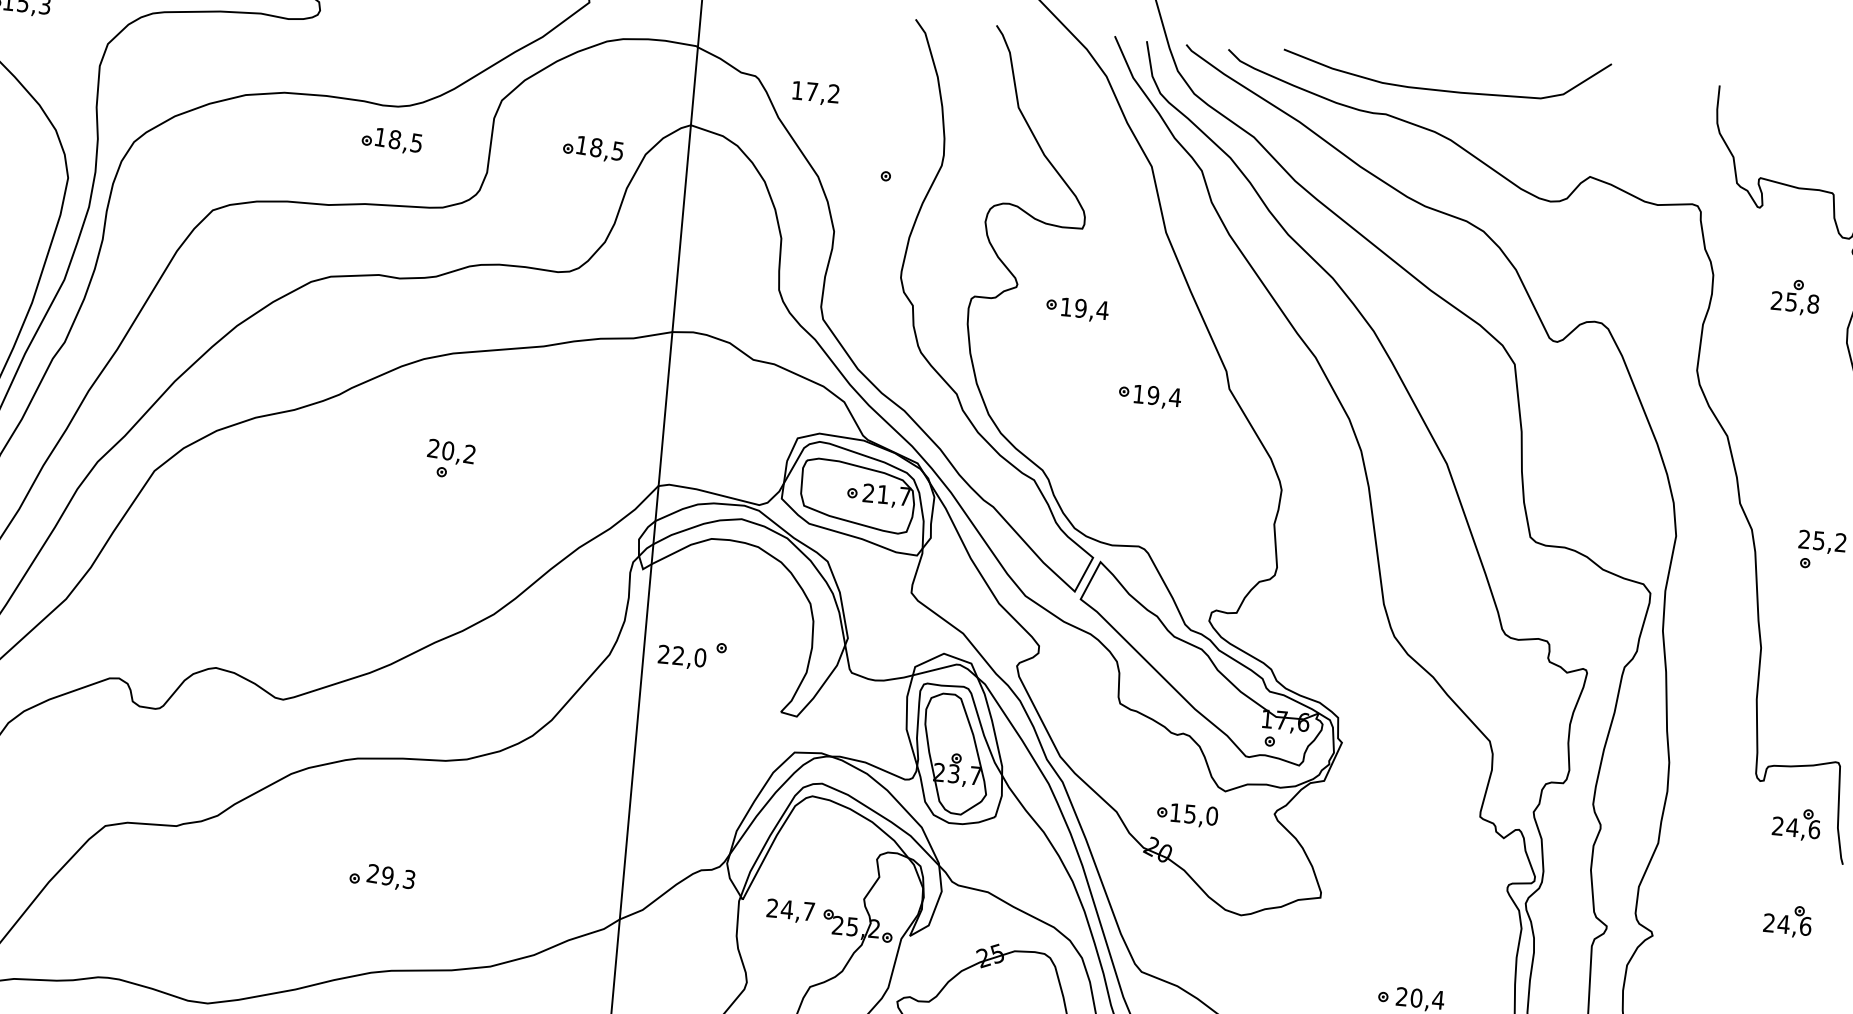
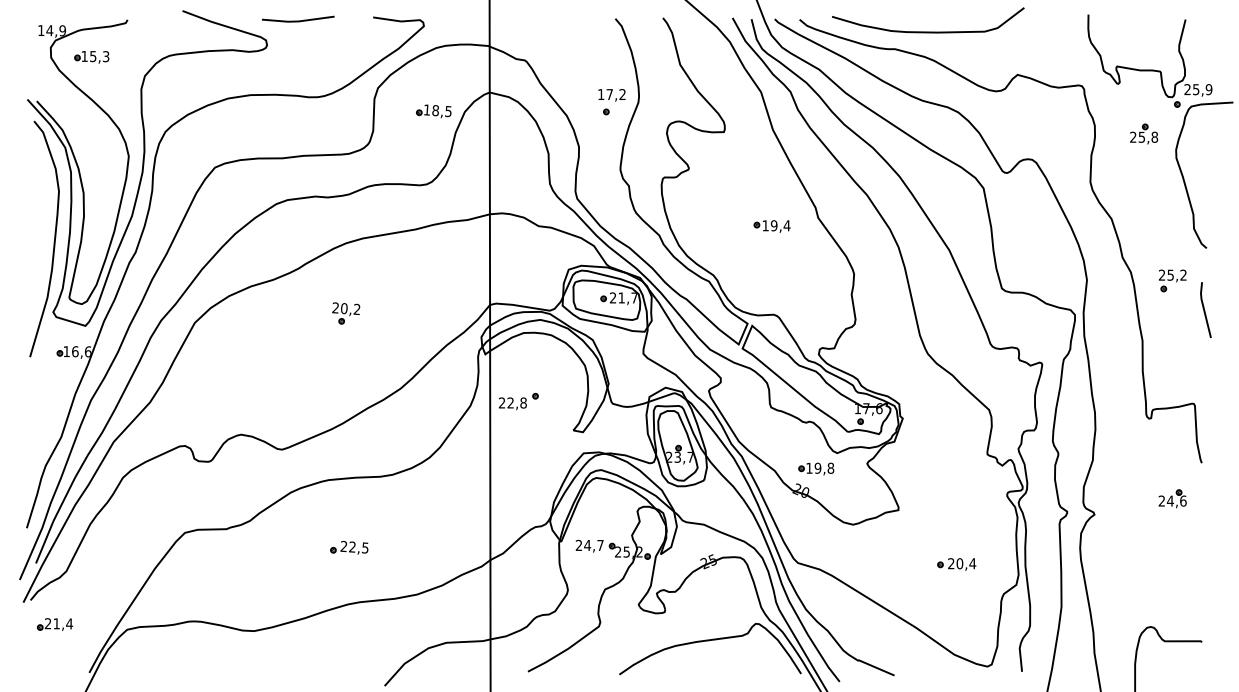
text: (814, 93) -> (611, 95), moved
part: (391, 140) -> (315, 117), removed
part: (1076, 309) -> (724, 179), removed
part: (451, 459) -> (346, 313), moved
text: (700, 656) -> (523, 402), 22,0 -> 22,8
text: (1201, 813) -> (824, 467), 15,0 -> 19,8
part: (1796, 823) -> (1172, 441), removed
text: (397, 875) -> (358, 546), 29,3 -> 22,5

